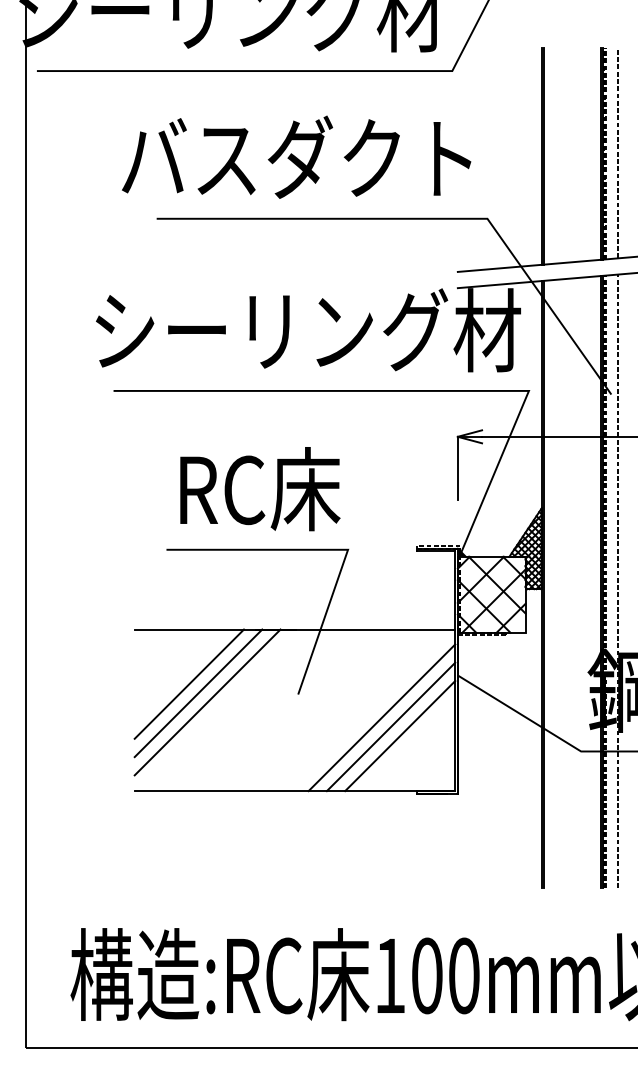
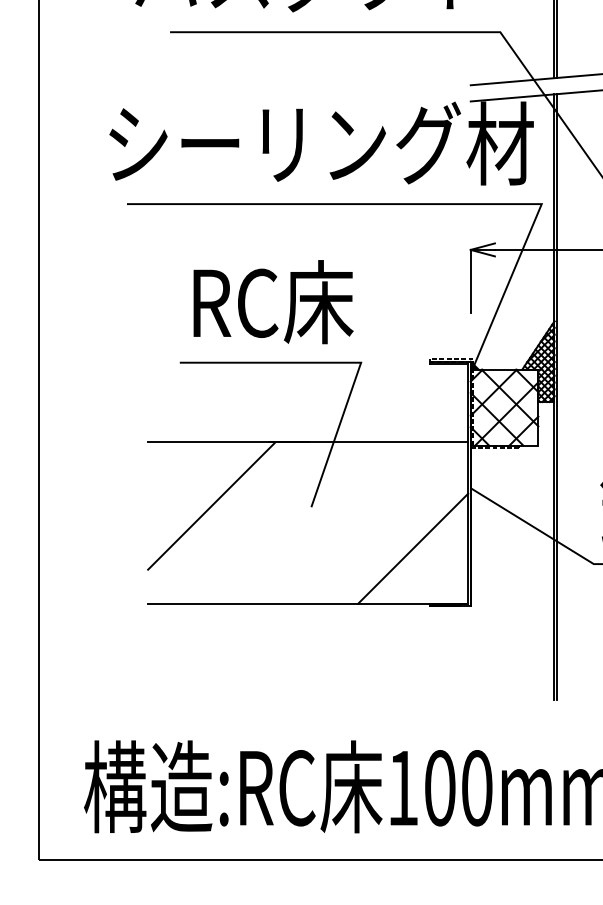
line: (188, 683) -> (201, 496), removed
line: (207, 702) -> (220, 515), removed
line: (381, 717) -> (394, 530), removed
line: (390, 726) -> (403, 539), removed

